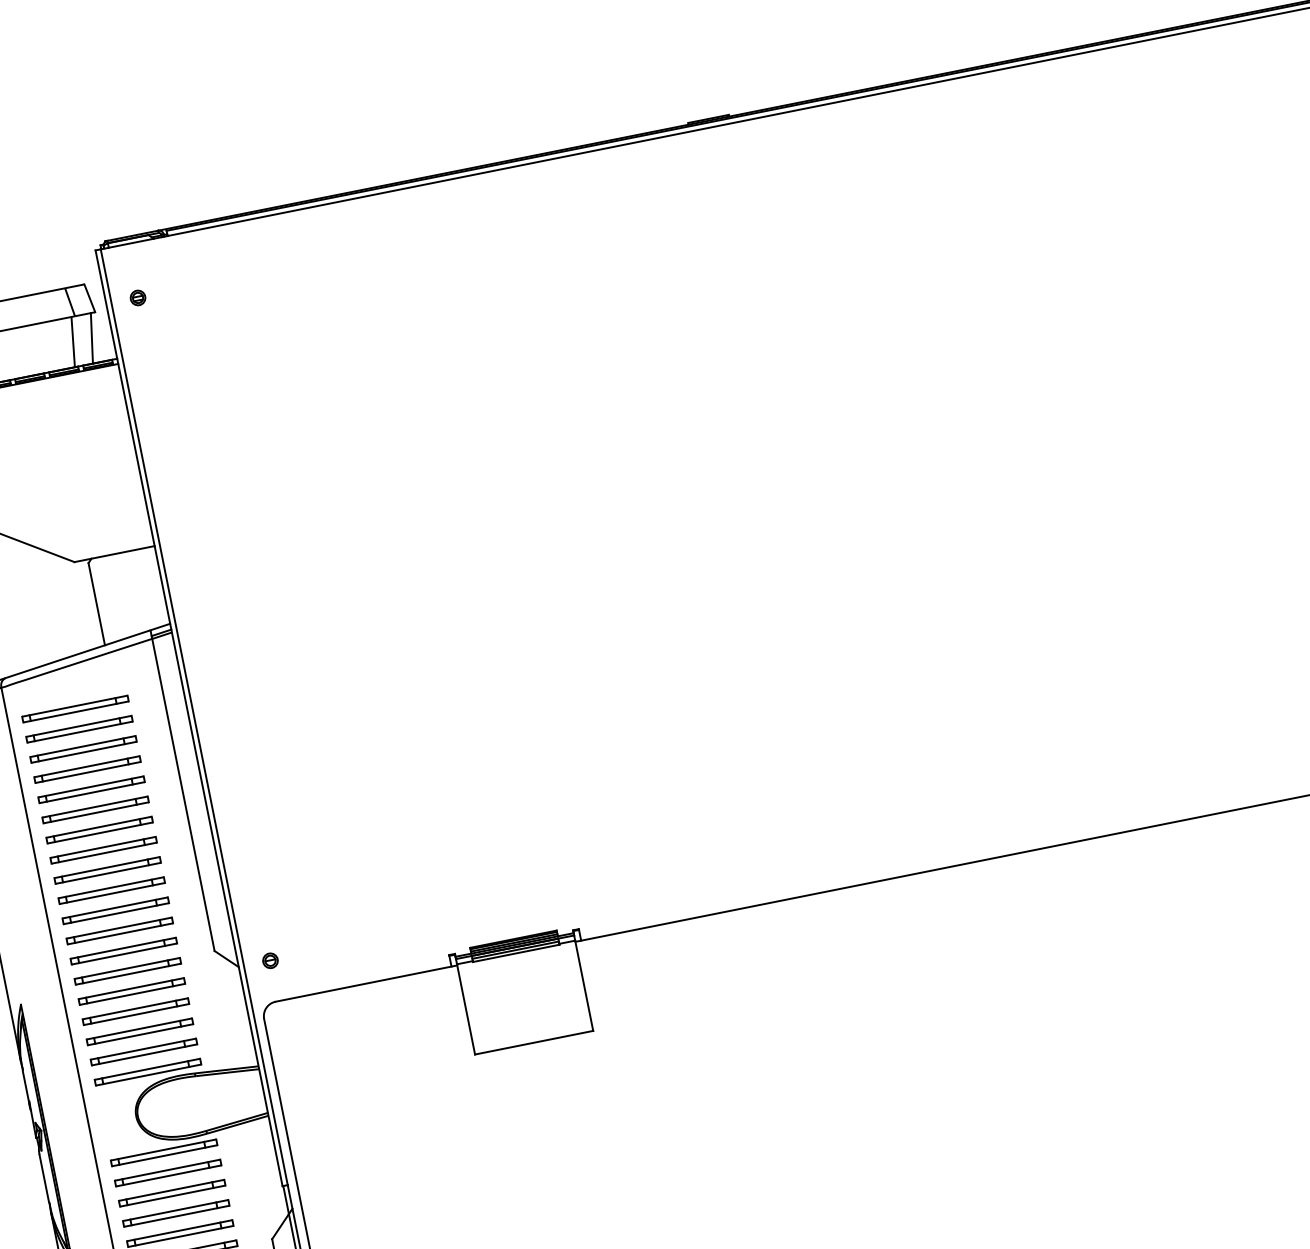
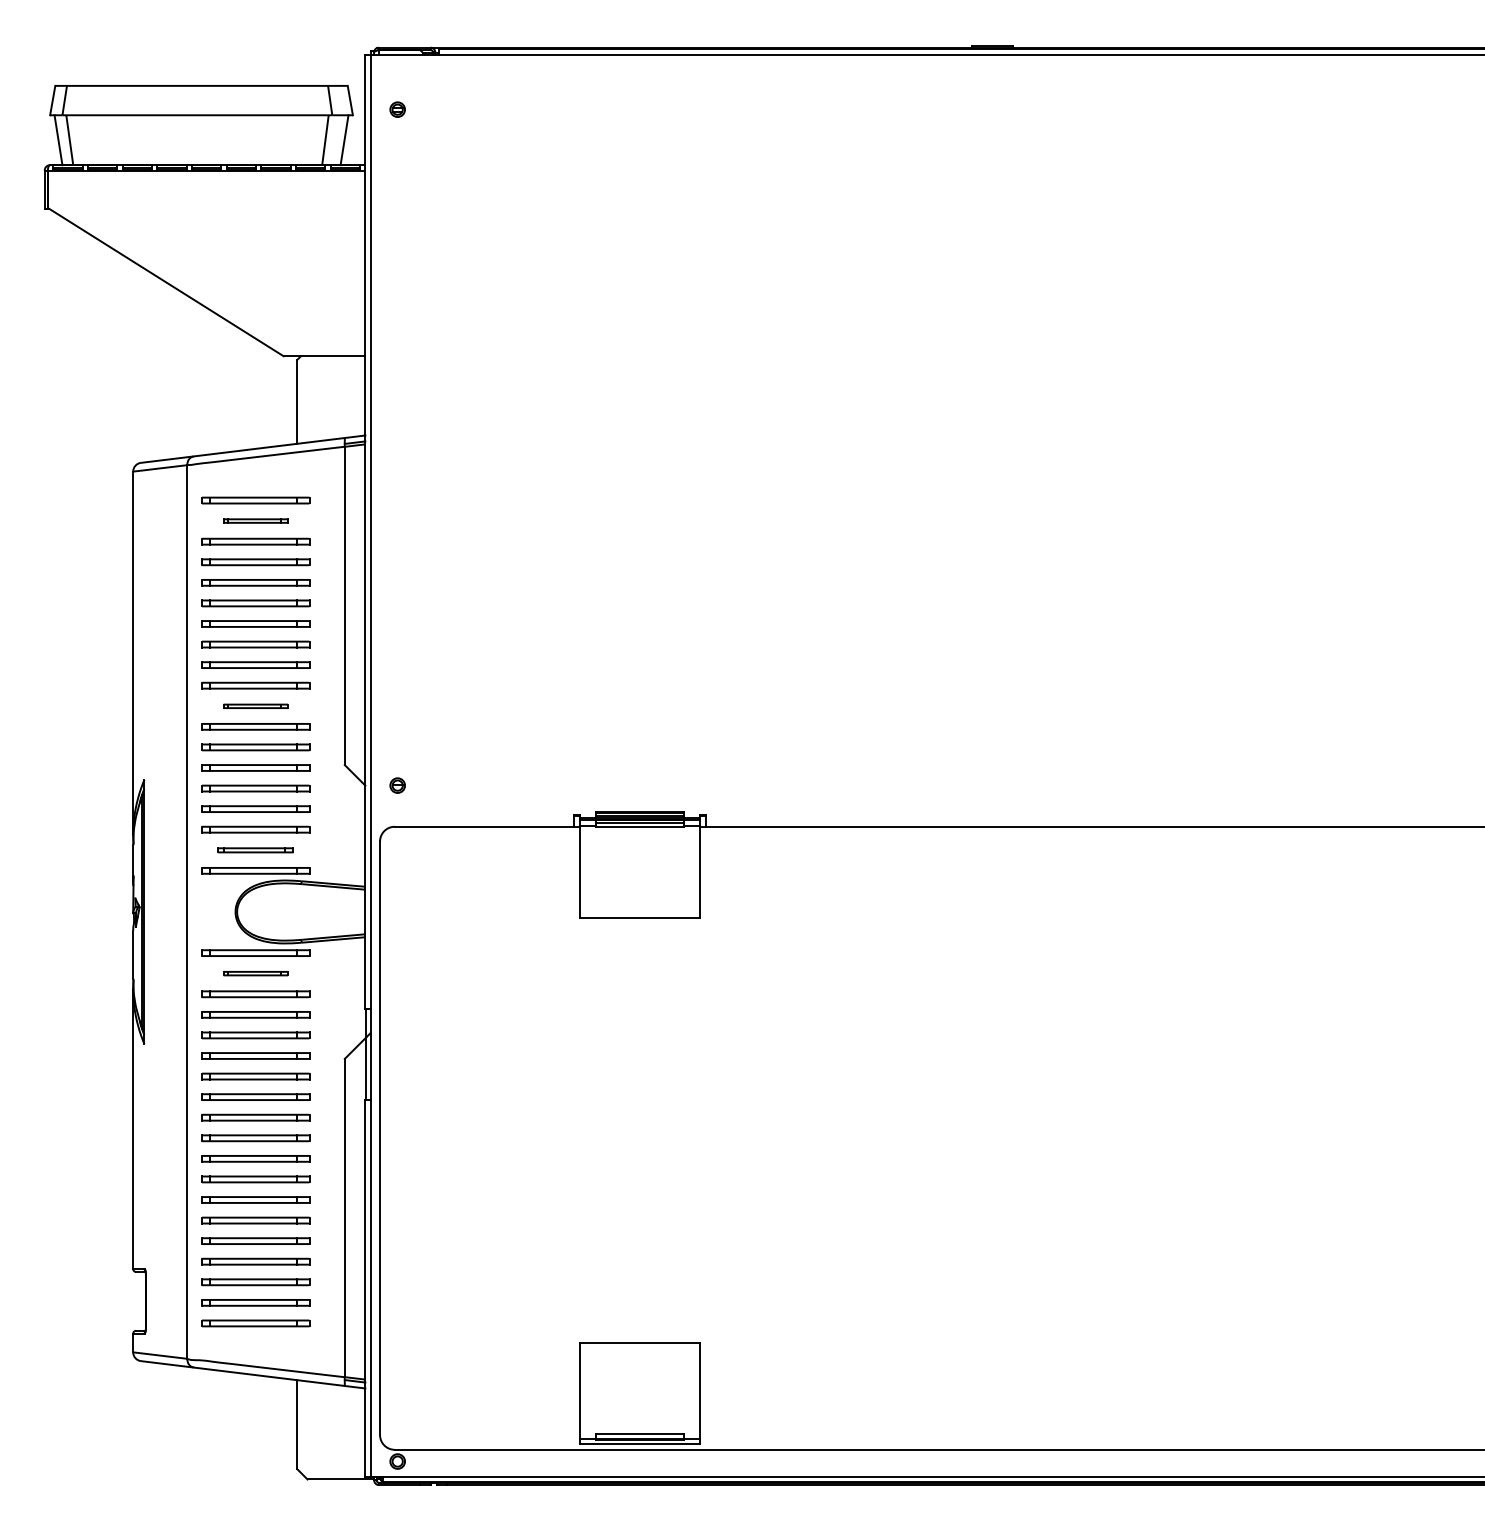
part: (79, 728) -> (255, 520), size x0.6
part: (115, 911) -> (255, 706), size x0.6
part: (143, 1052) -> (255, 850), size x0.7
part: (167, 1172) -> (255, 973), size x0.6

